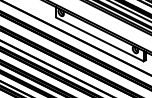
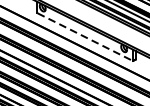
line: (100, 39) -> (85, 37), solid -> dashed

